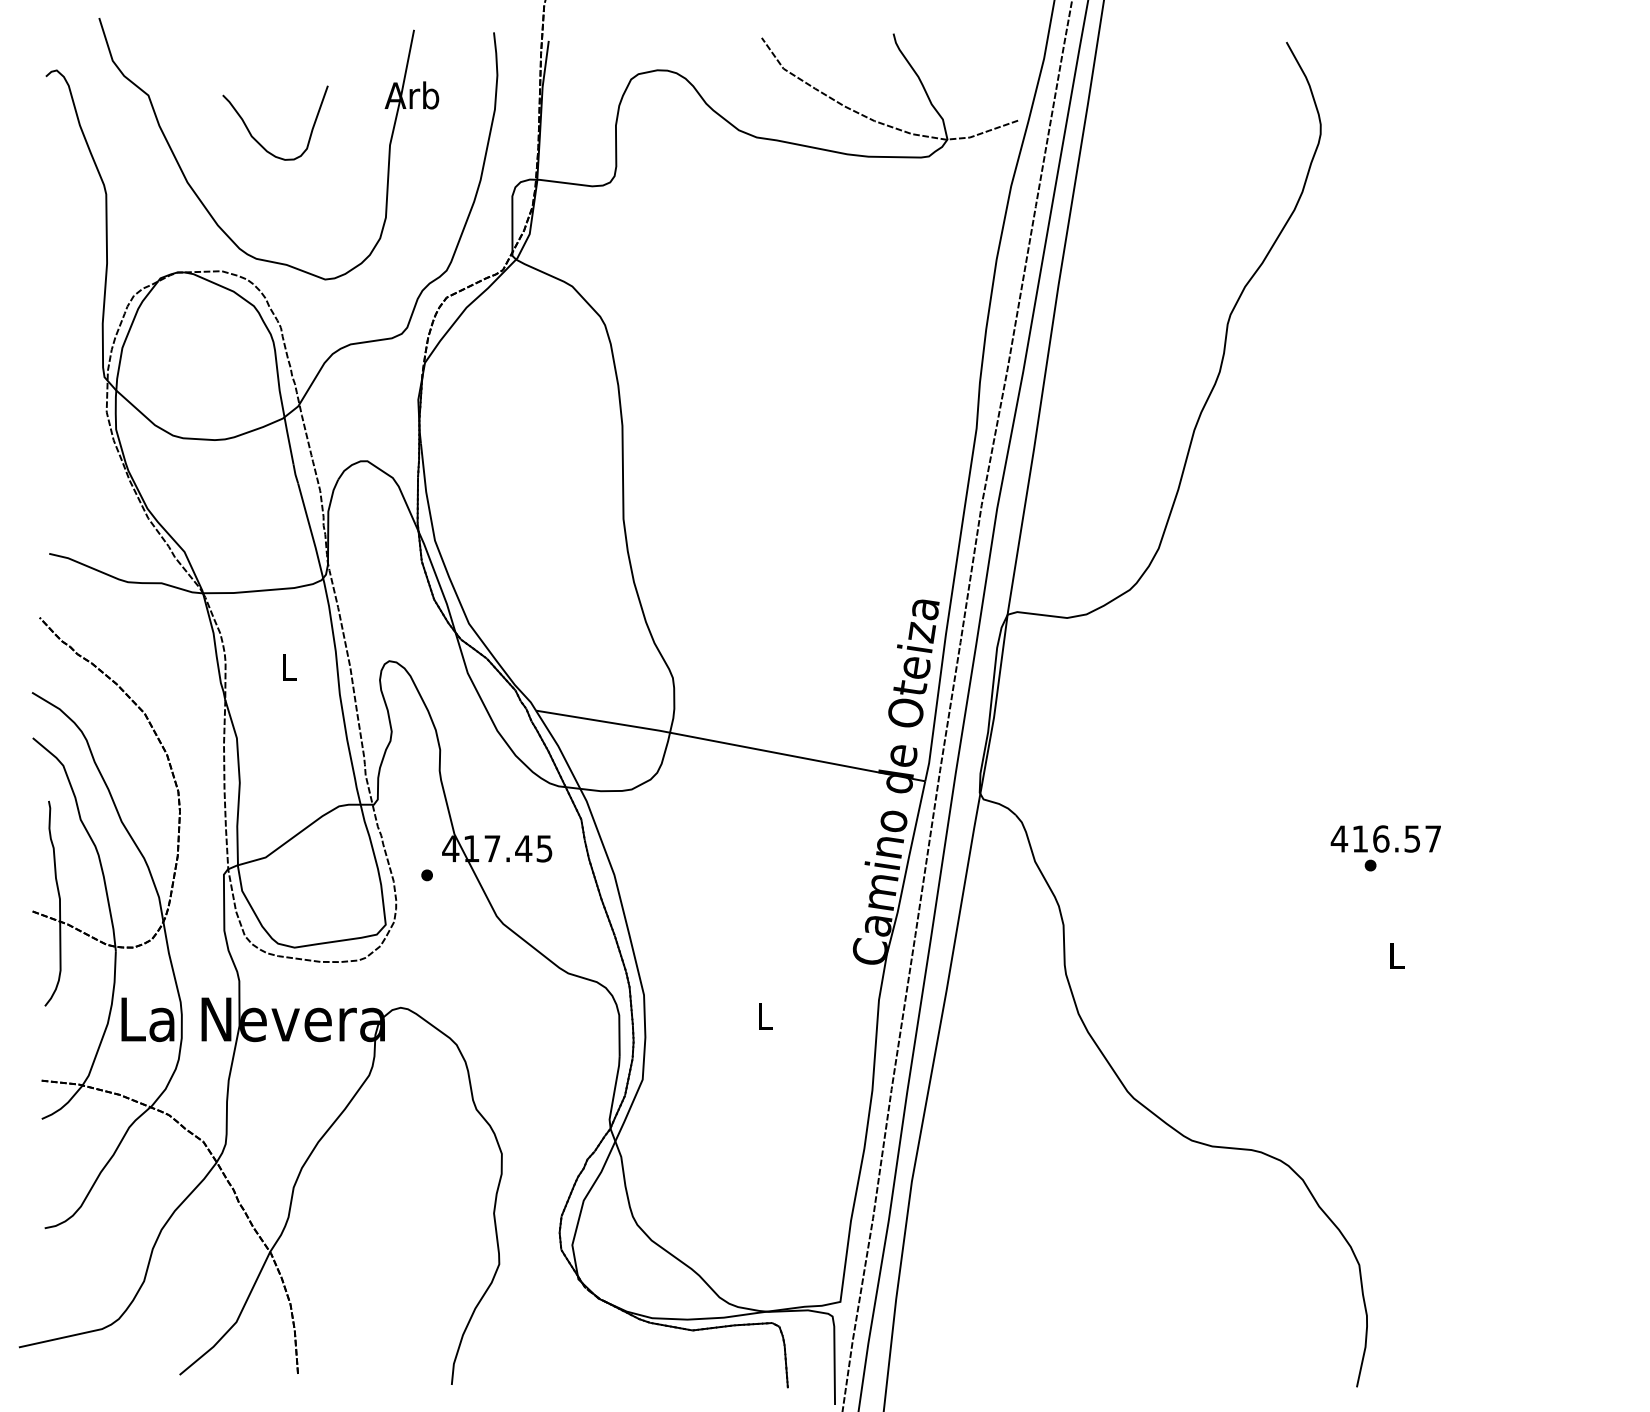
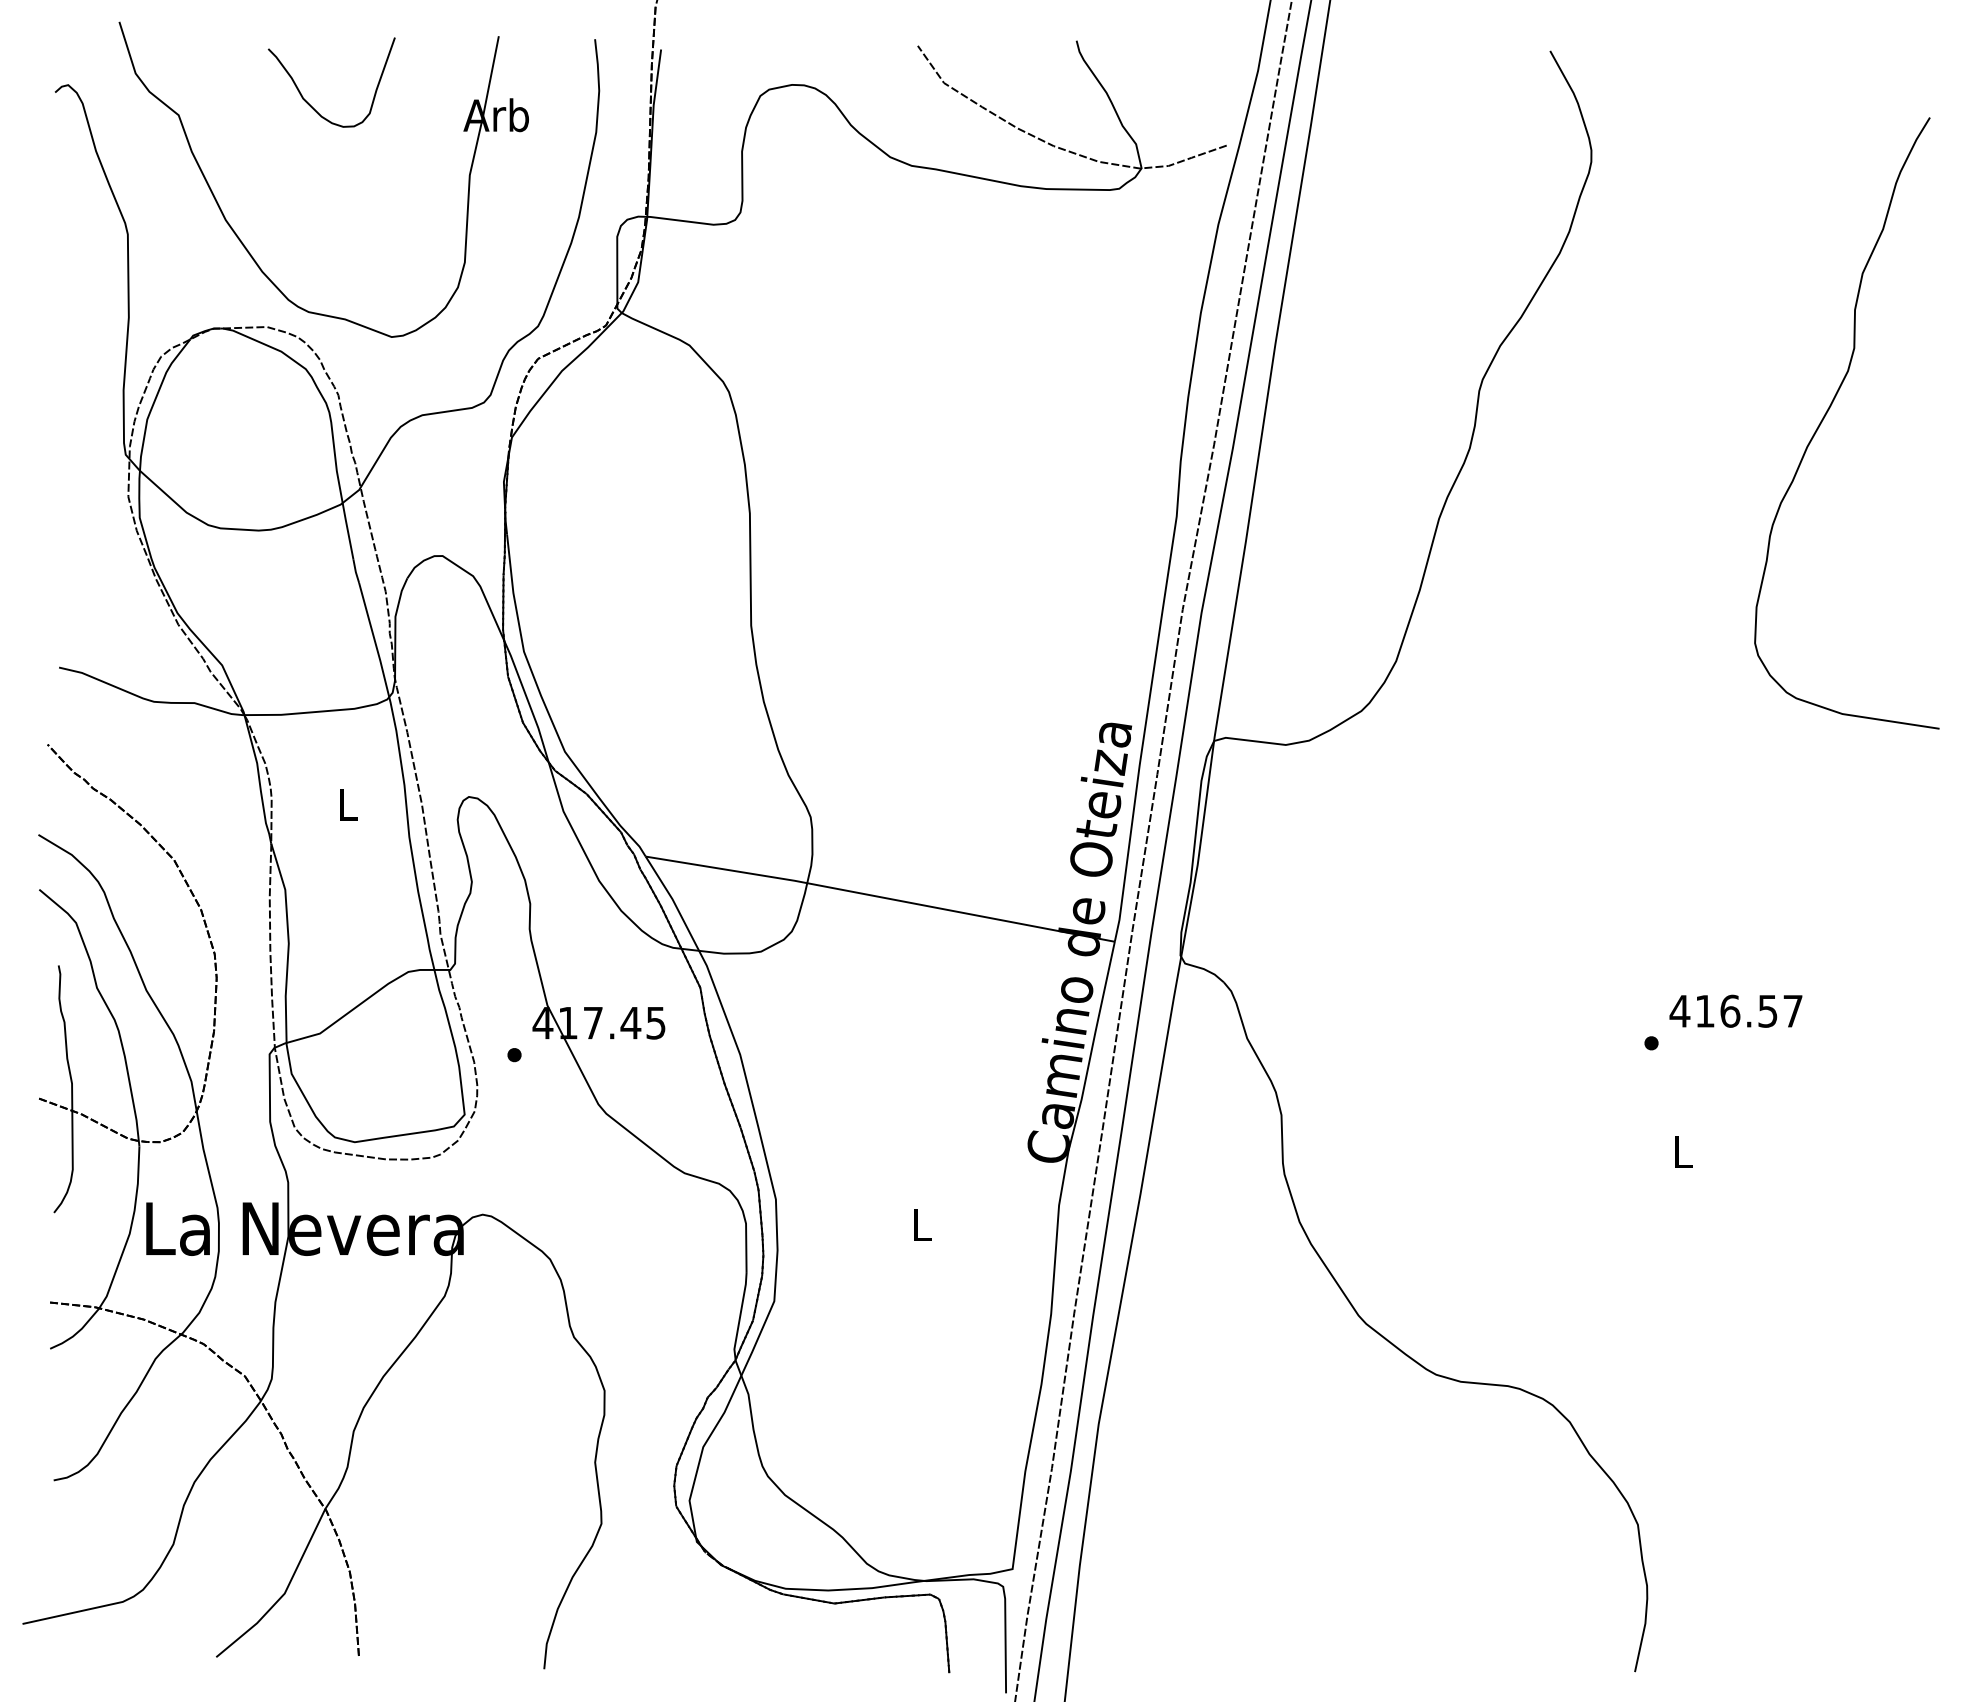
curve: (257, 140) -> (309, 103), moved
curve: (1516, 342) -> (1827, 413), added
text: (1385, 838) -> (1735, 1010), moved

